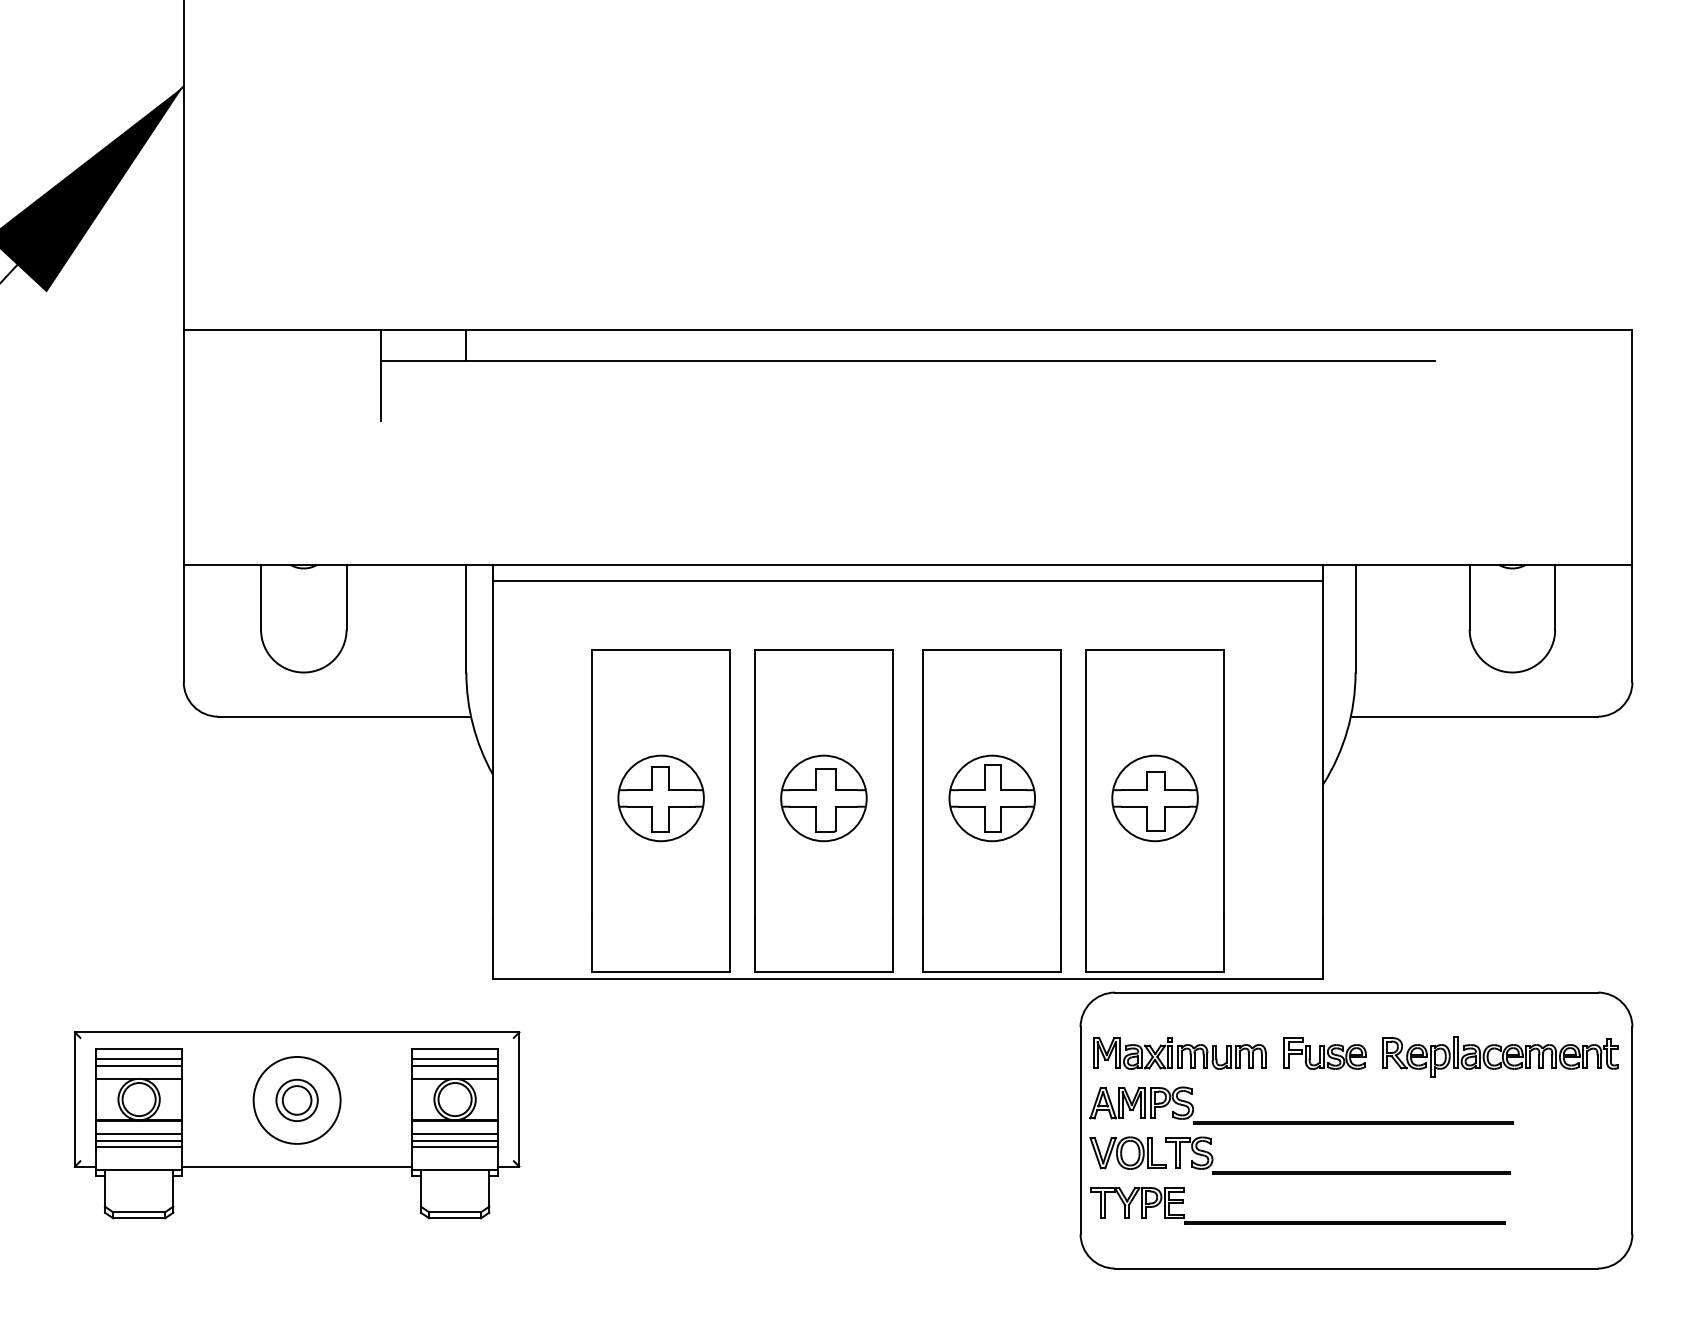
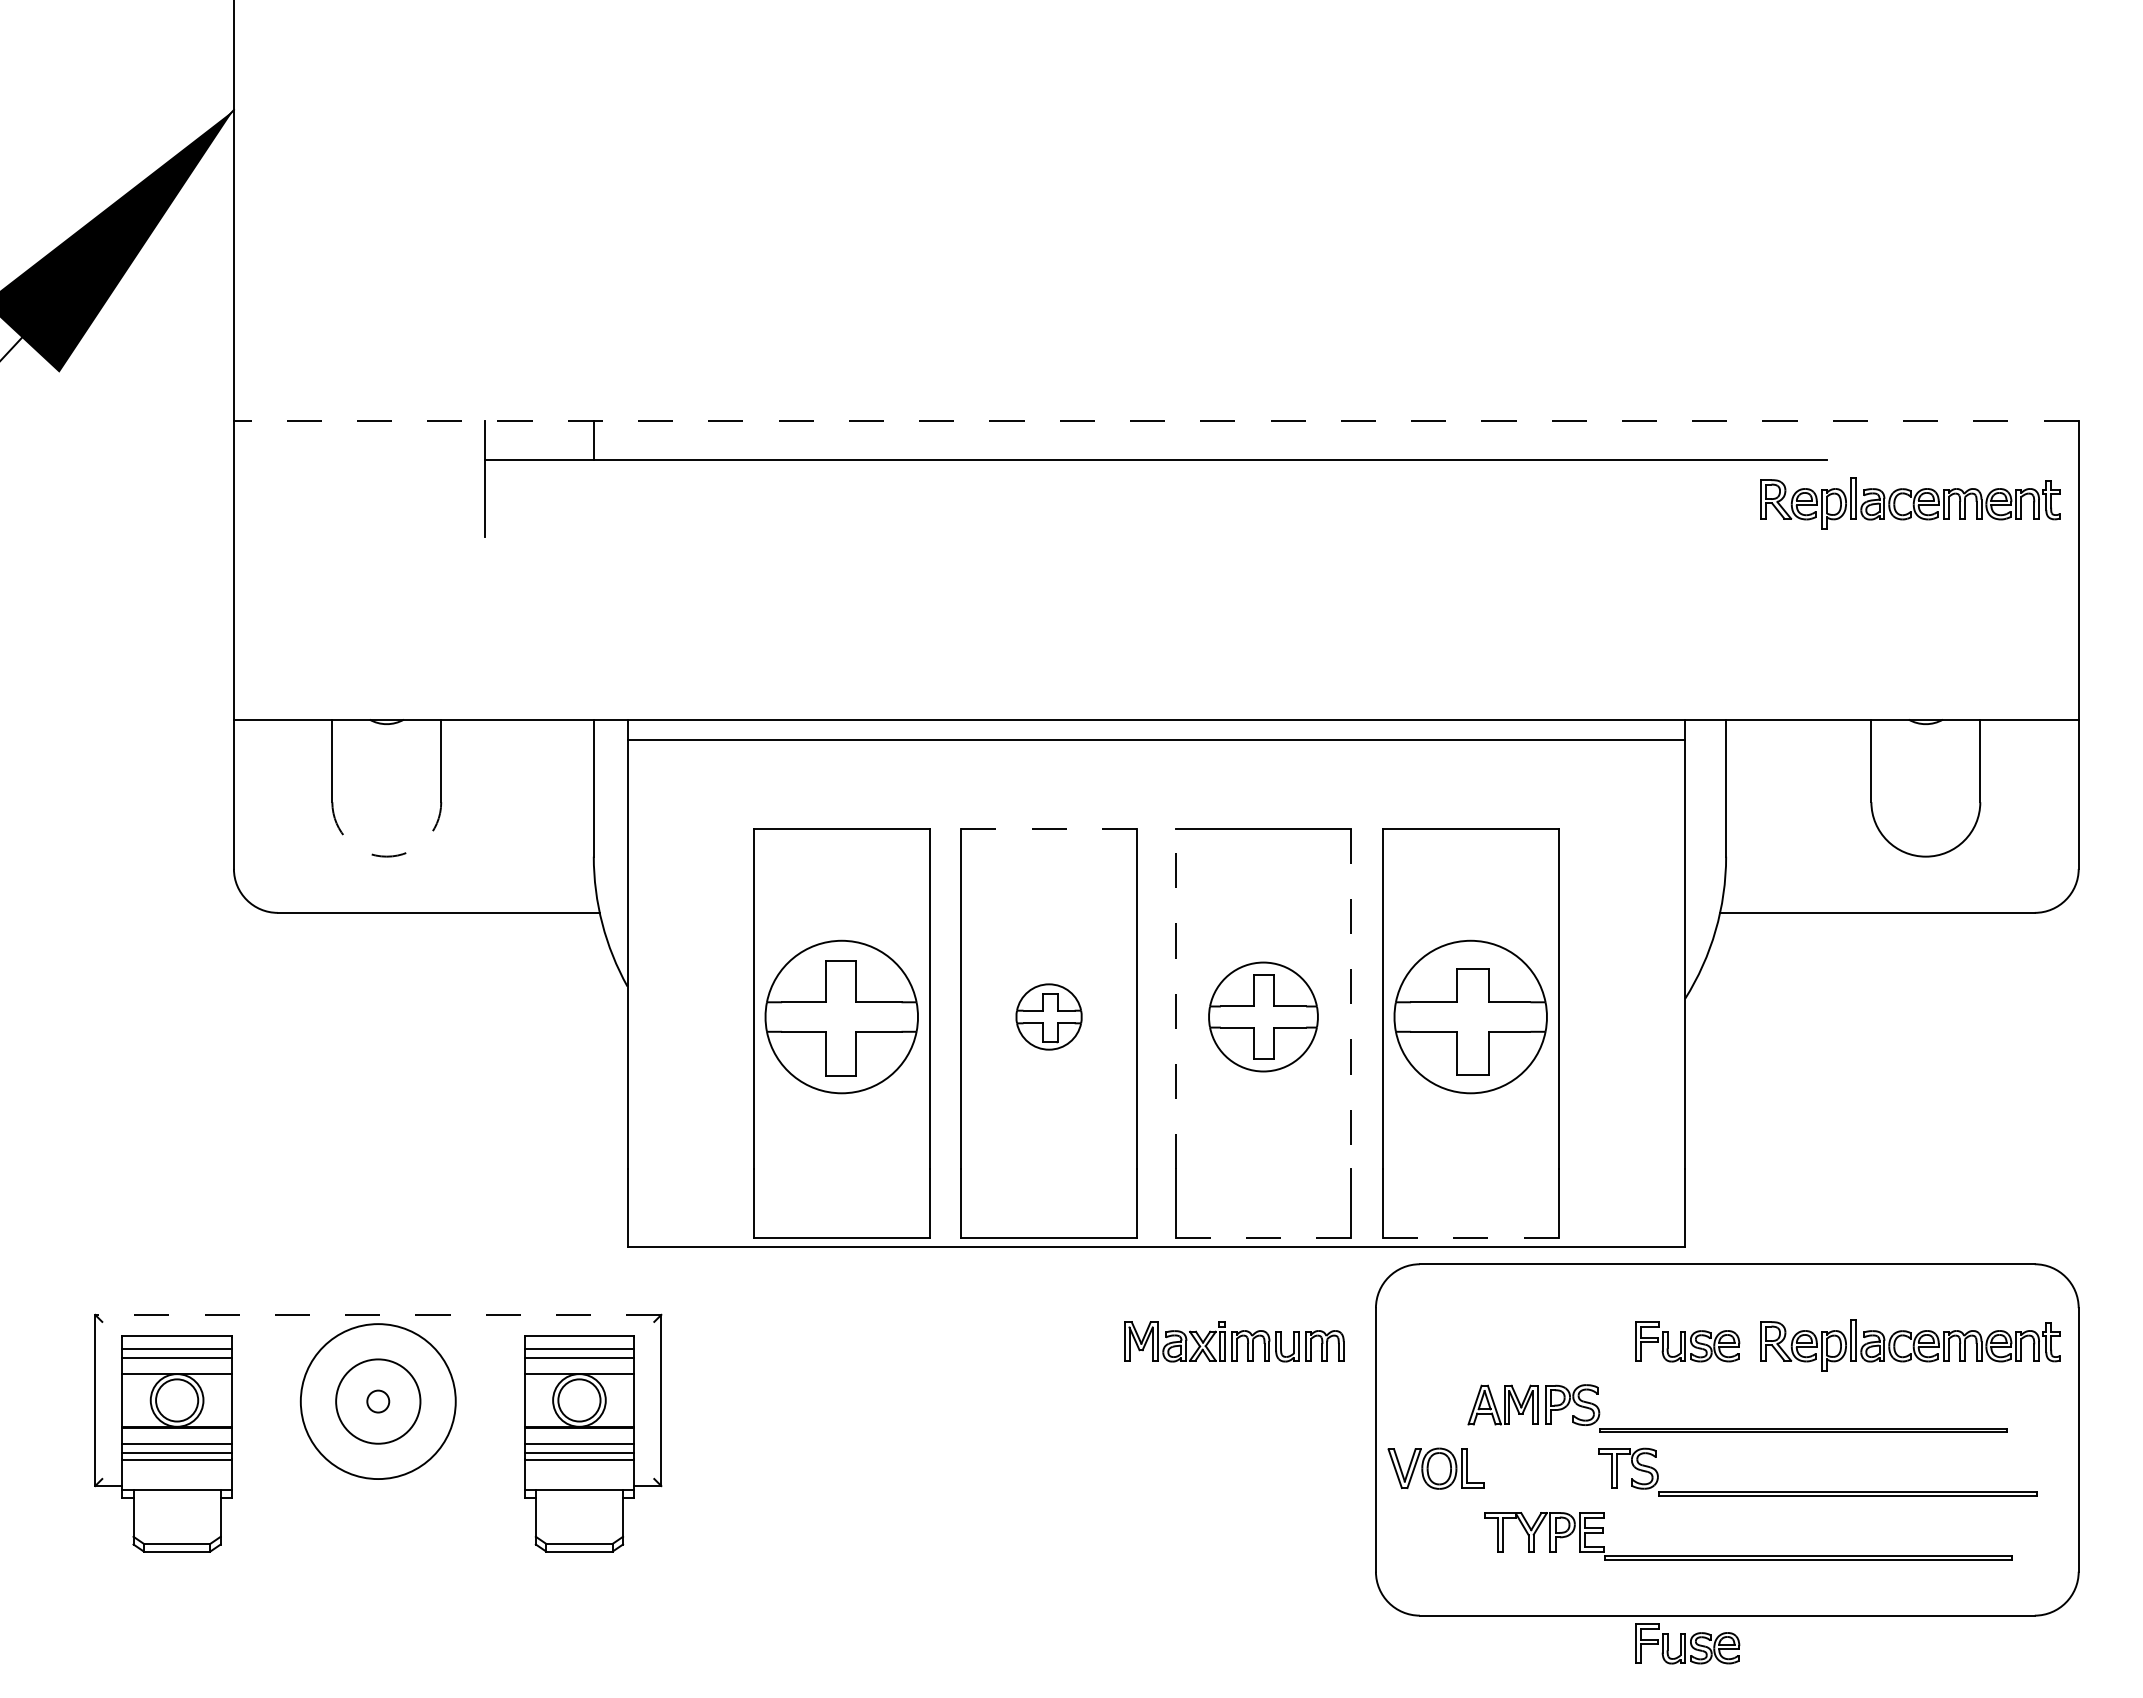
line: (907, 329) -> (1155, 420), solid -> dashed
part: (1500, 395) -> (1910, 503), added
line: (824, 650) -> (1049, 828), solid -> dashed
arc: (303, 672) -> (386, 856), solid -> dashed
line: (923, 783) -> (1175, 998), solid -> dashed
line: (1061, 784) -> (1351, 999), solid -> dashed
part: (660, 798) -> (841, 1016), size x1.4
part: (823, 798) -> (1048, 1016), size x0.6
part: (1154, 798) -> (1470, 1016), size x1.4
line: (992, 972) -> (1263, 1238), solid -> dashed
line: (1154, 972) -> (1470, 1238), solid -> dashed
line: (296, 1032) -> (377, 1314), solid -> dashed
part: (1179, 1053) -> (1234, 1341), moved
circle: (296, 1100) -> (377, 1401), size x1.4
circle: (296, 1100) -> (377, 1401), size x1.6
circle: (297, 1100) -> (378, 1401), size x0.6
part: (1301, 1121) -> (1737, 1428), moved
line: (296, 1167) -> (377, 1486), removed
part: (1337, 1171) -> (1817, 1491), moved
part: (1297, 1221) -> (1748, 1555), moved
part: (1325, 1290) -> (1687, 1643), added

